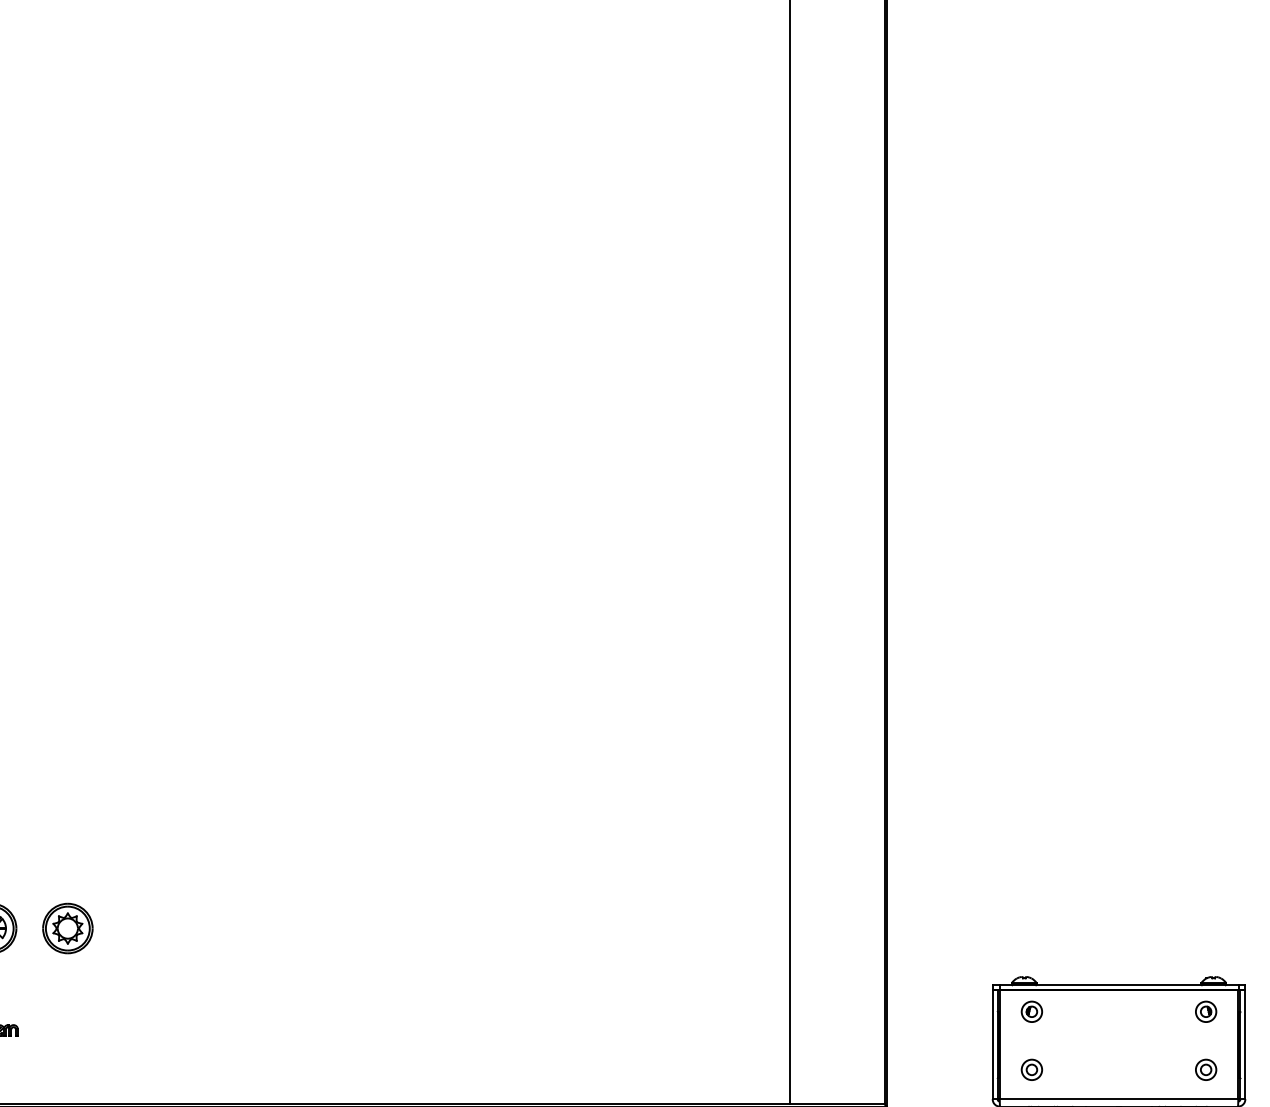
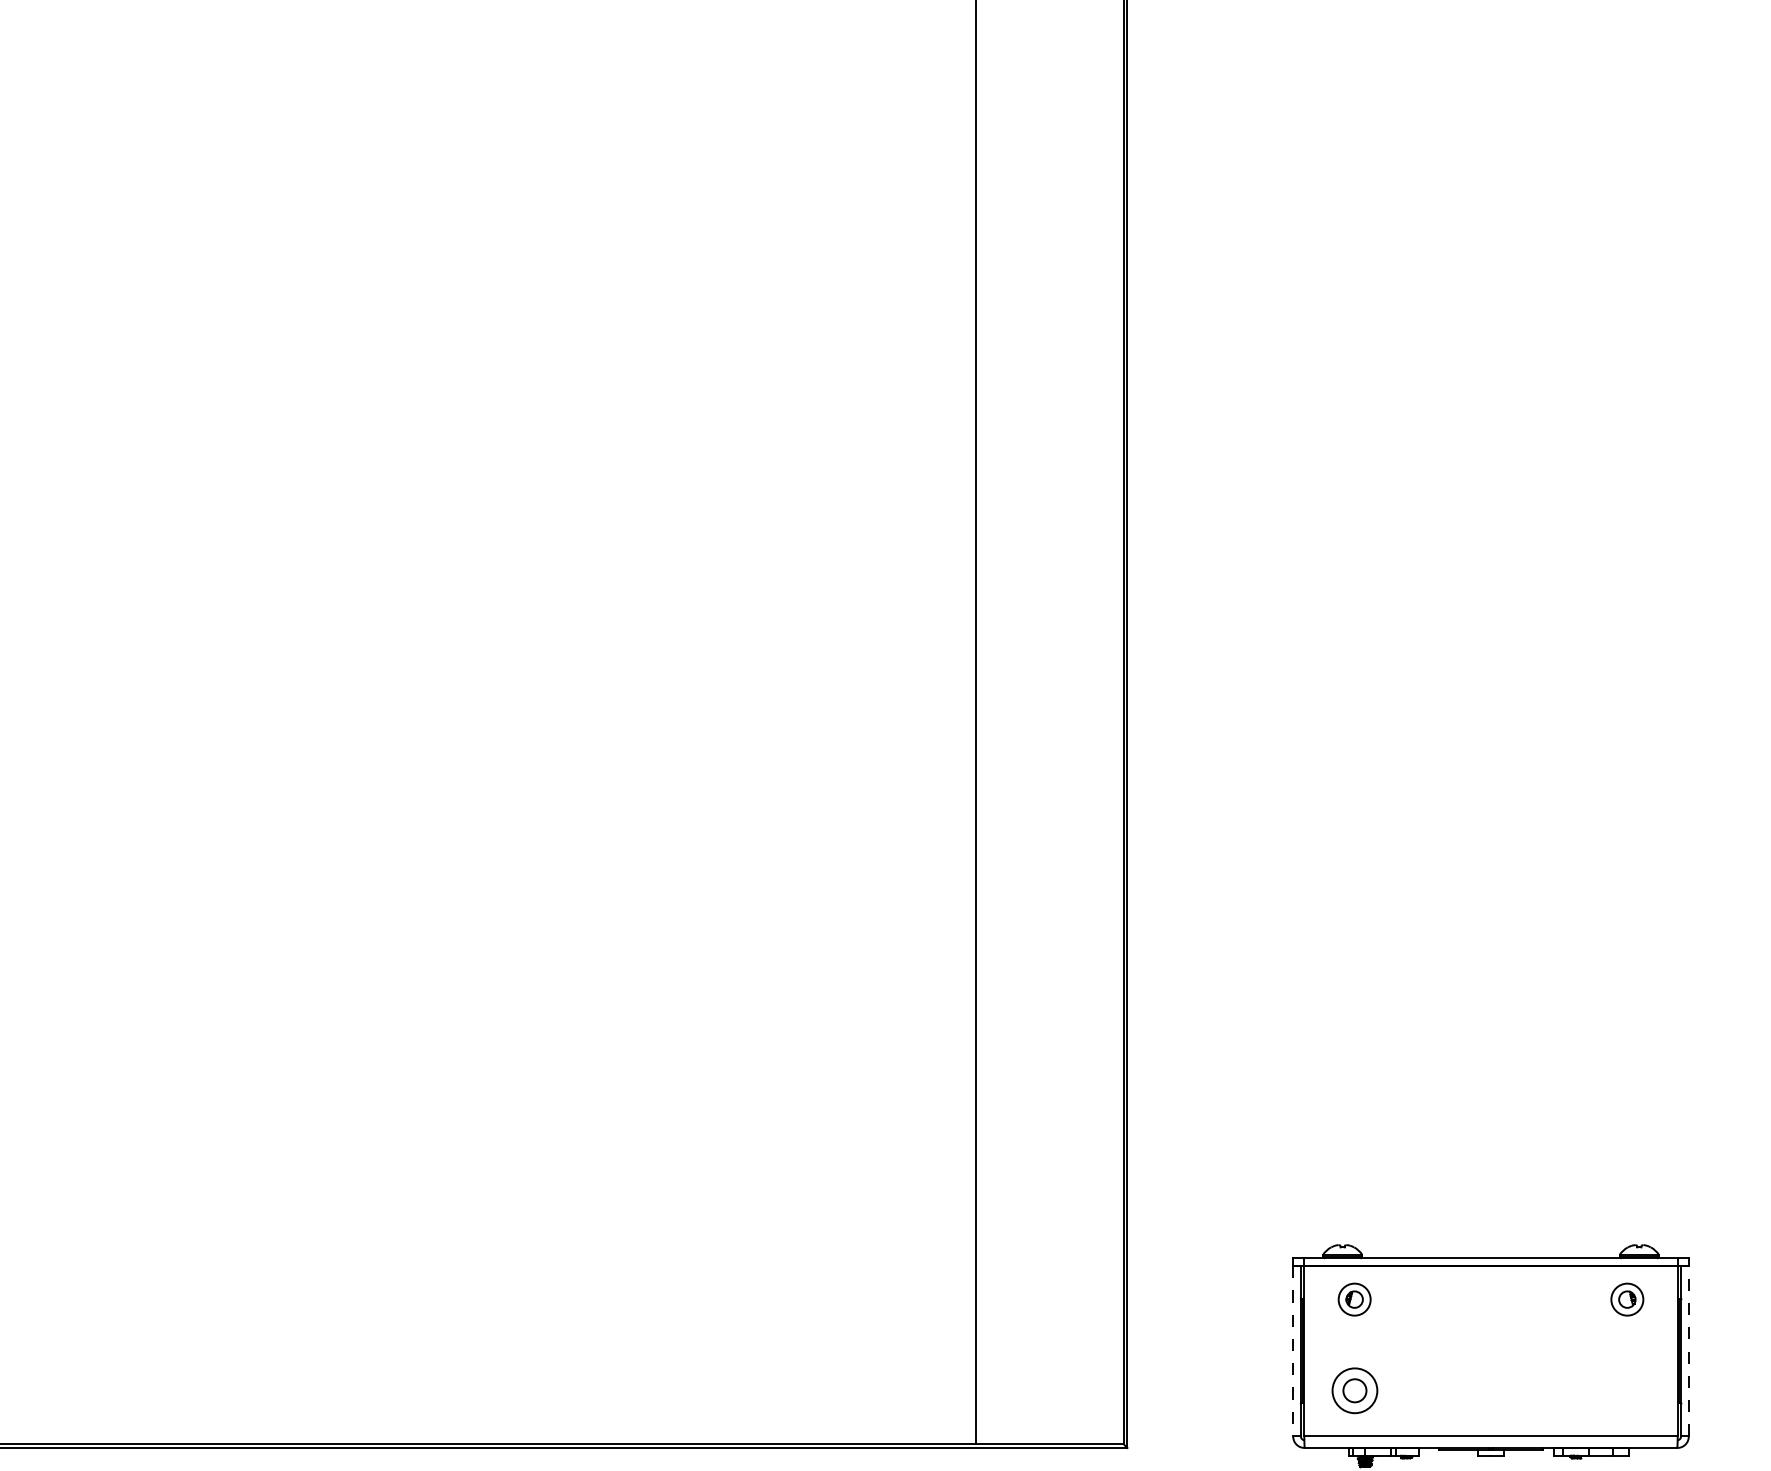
line: (1245, 1044) -> (1689, 1350), solid -> dashed
line: (992, 1045) -> (1292, 1352), solid -> dashed
part: (1031, 1069) -> (1353, 1389), size x1.4
part: (1206, 1069) -> (1627, 1389), removed

